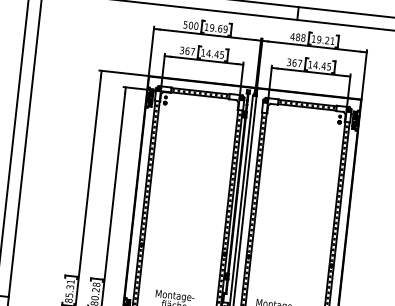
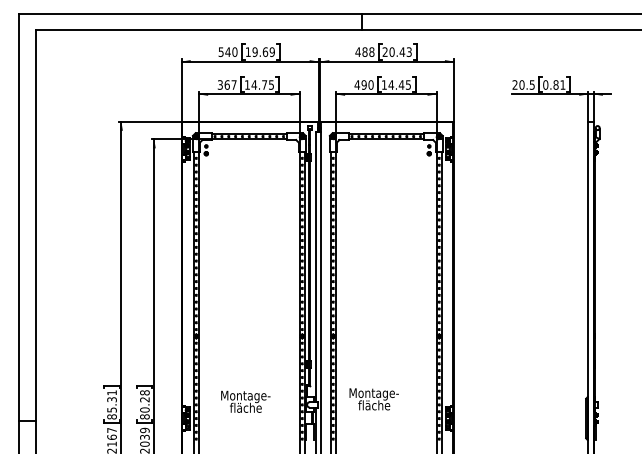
text: (190, 25) -> (227, 51), 500 -> 540
text: (322, 40) -> (396, 52), 19.21 -> 20.43
text: (216, 53) -> (264, 84), 14.45 -> 14.75
text: (294, 62) -> (363, 84), 367 -> 490

